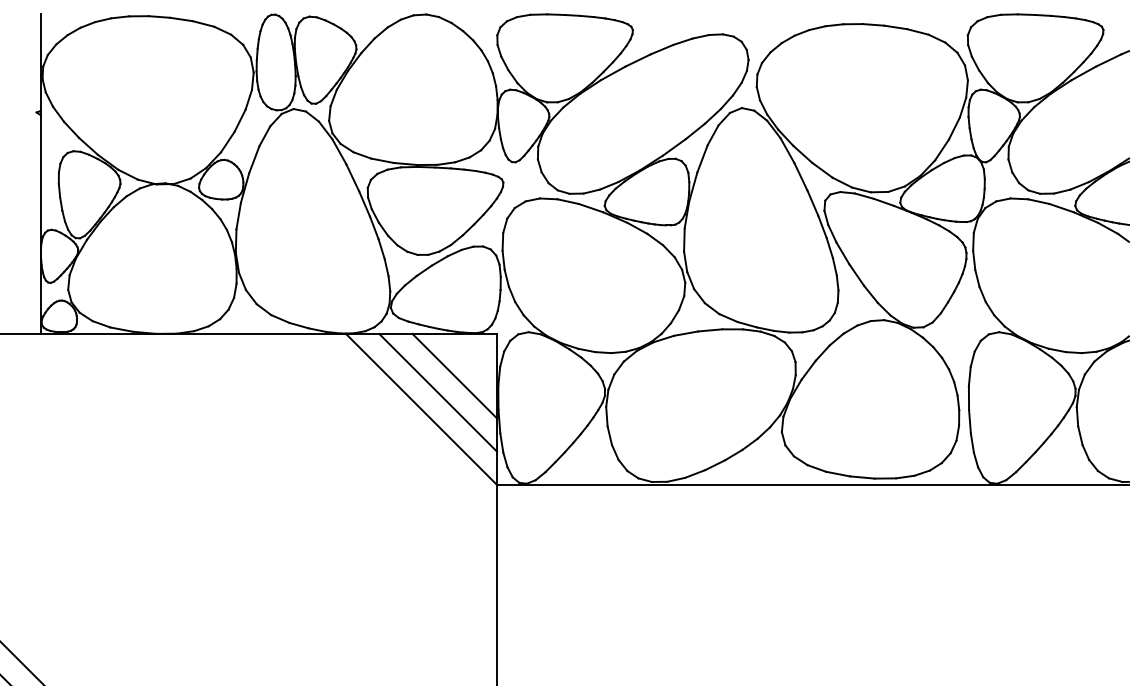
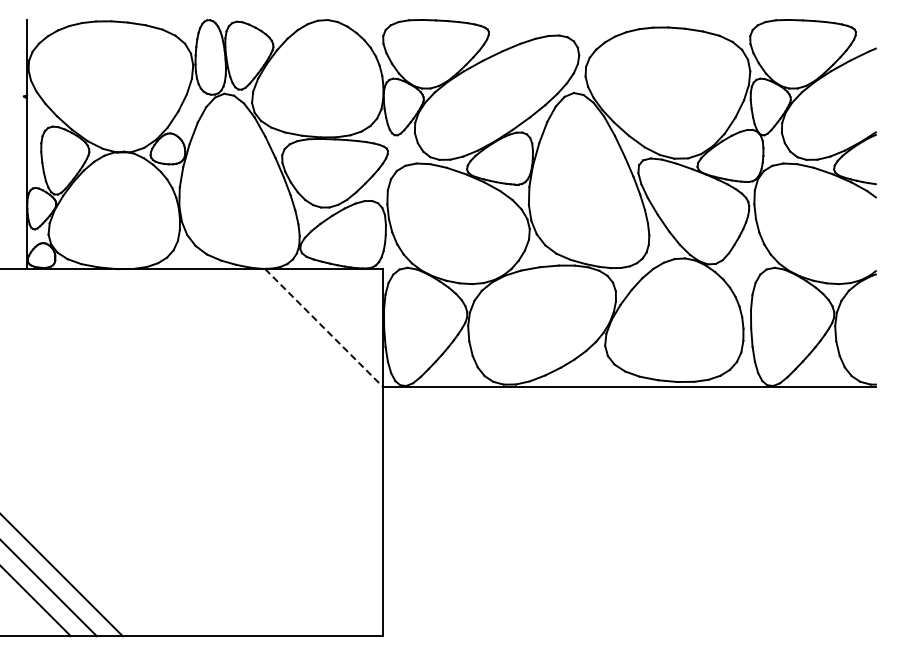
line: (455, 376) -> (350, 302), removed
line: (438, 393) -> (337, 315), removed
line: (421, 410) -> (324, 328), solid -> dashed

